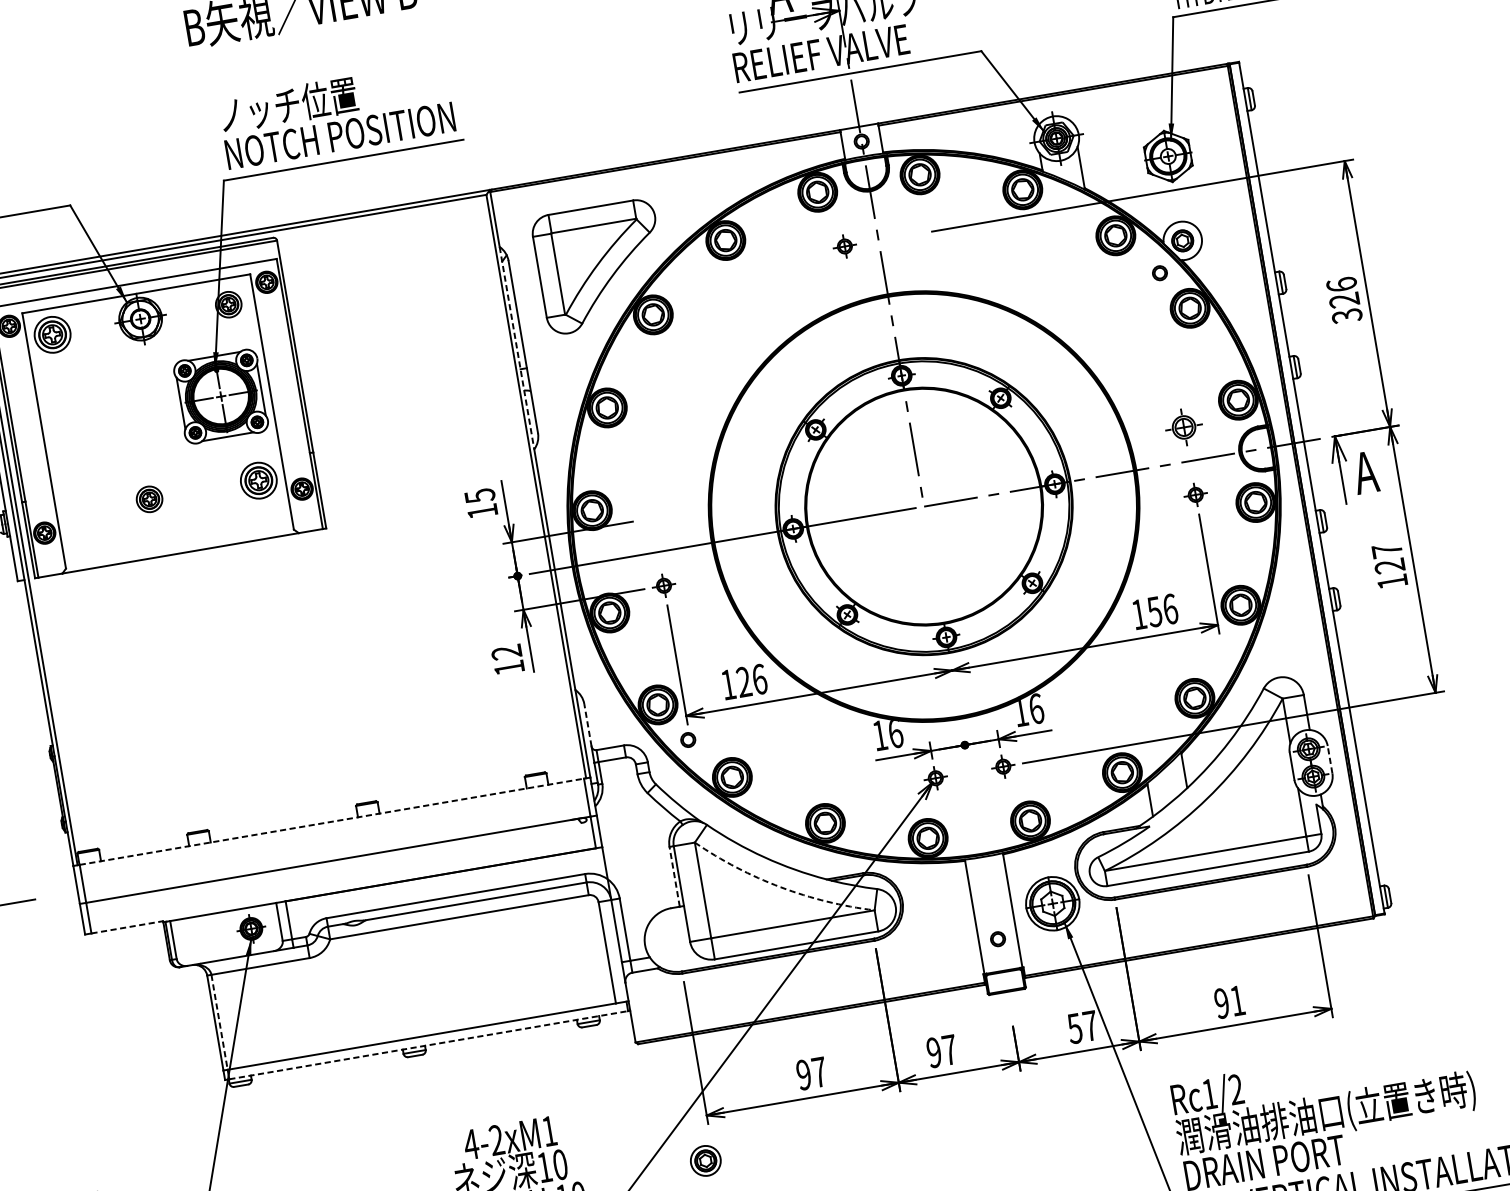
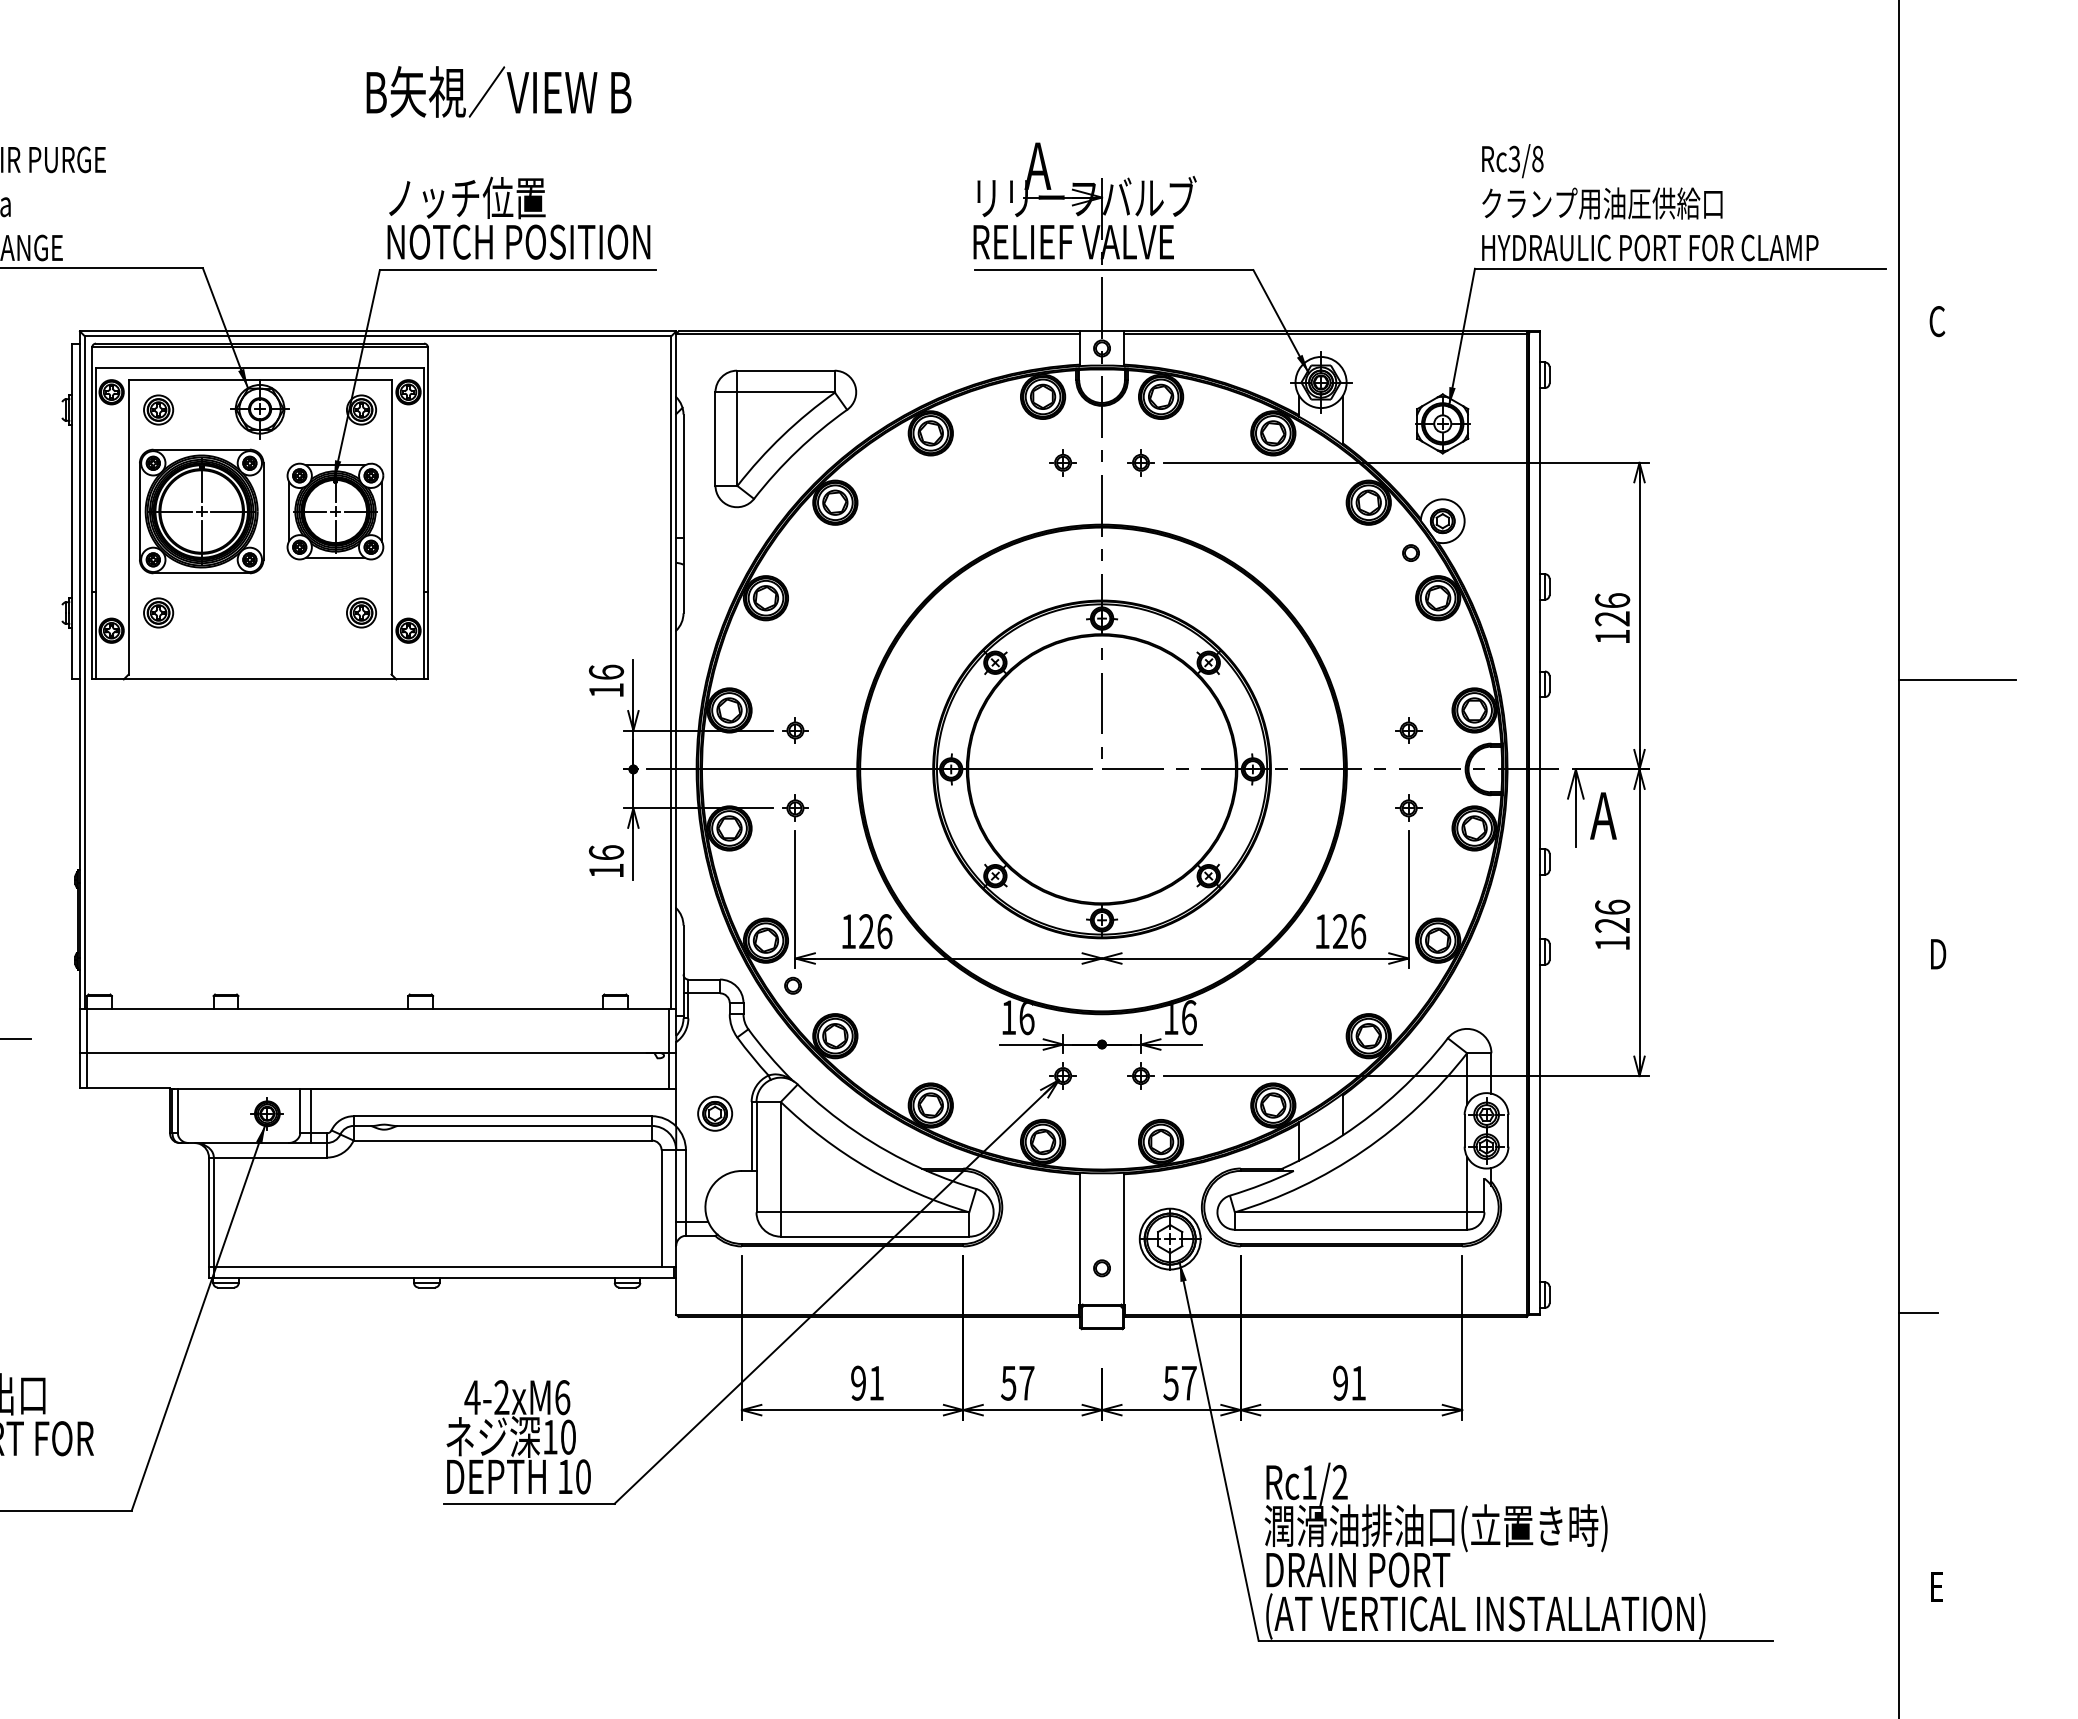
part: (911, 234) -> (1140, 462), added
text: (1347, 315) -> (1612, 636), 326 -> 126
part: (52, 334) -> (158, 409), size x0.71
line: (517, 347) -> (676, 513), dashed -> solid
part: (104, 416) -> (201, 511), added
part: (1184, 427) -> (1408, 730), size x0.62
part: (258, 480) -> (361, 612), size x0.71
text: (480, 496) -> (606, 672), 15 -> 16
part: (149, 498) -> (158, 612), moved
part: (652, 518) -> (795, 730), added
text: (1387, 549) -> (1612, 906), 127 -> 126
text: (1154, 611) -> (1339, 931), 156 -> 126
text: (506, 652) -> (606, 852), 12 -> 16
line: (587, 724) -> (683, 949), dashed -> solid
line: (1330, 759) -> (1508, 1130), dashed -> solid
line: (332, 822) -> (378, 1009), dashed -> solid
line: (674, 876) -> (751, 1136), dashed -> solid
arc: (780, 887) -> (868, 1168), dashed -> solid
line: (128, 927) -> (129, 1088), dashed -> solid
line: (219, 1022) -> (213, 1212), dashed -> solid
line: (428, 1045) -> (443, 1278), dashed -> solid
text: (933, 1052) -> (1008, 1382), 97 -> 57
text: (819, 1072) -> (876, 1383), 97 -> 91
text: (549, 1131) -> (562, 1397), 4-2xM1 -> 4-2xM6
part: (706, 1160) -> (715, 1113), moved

